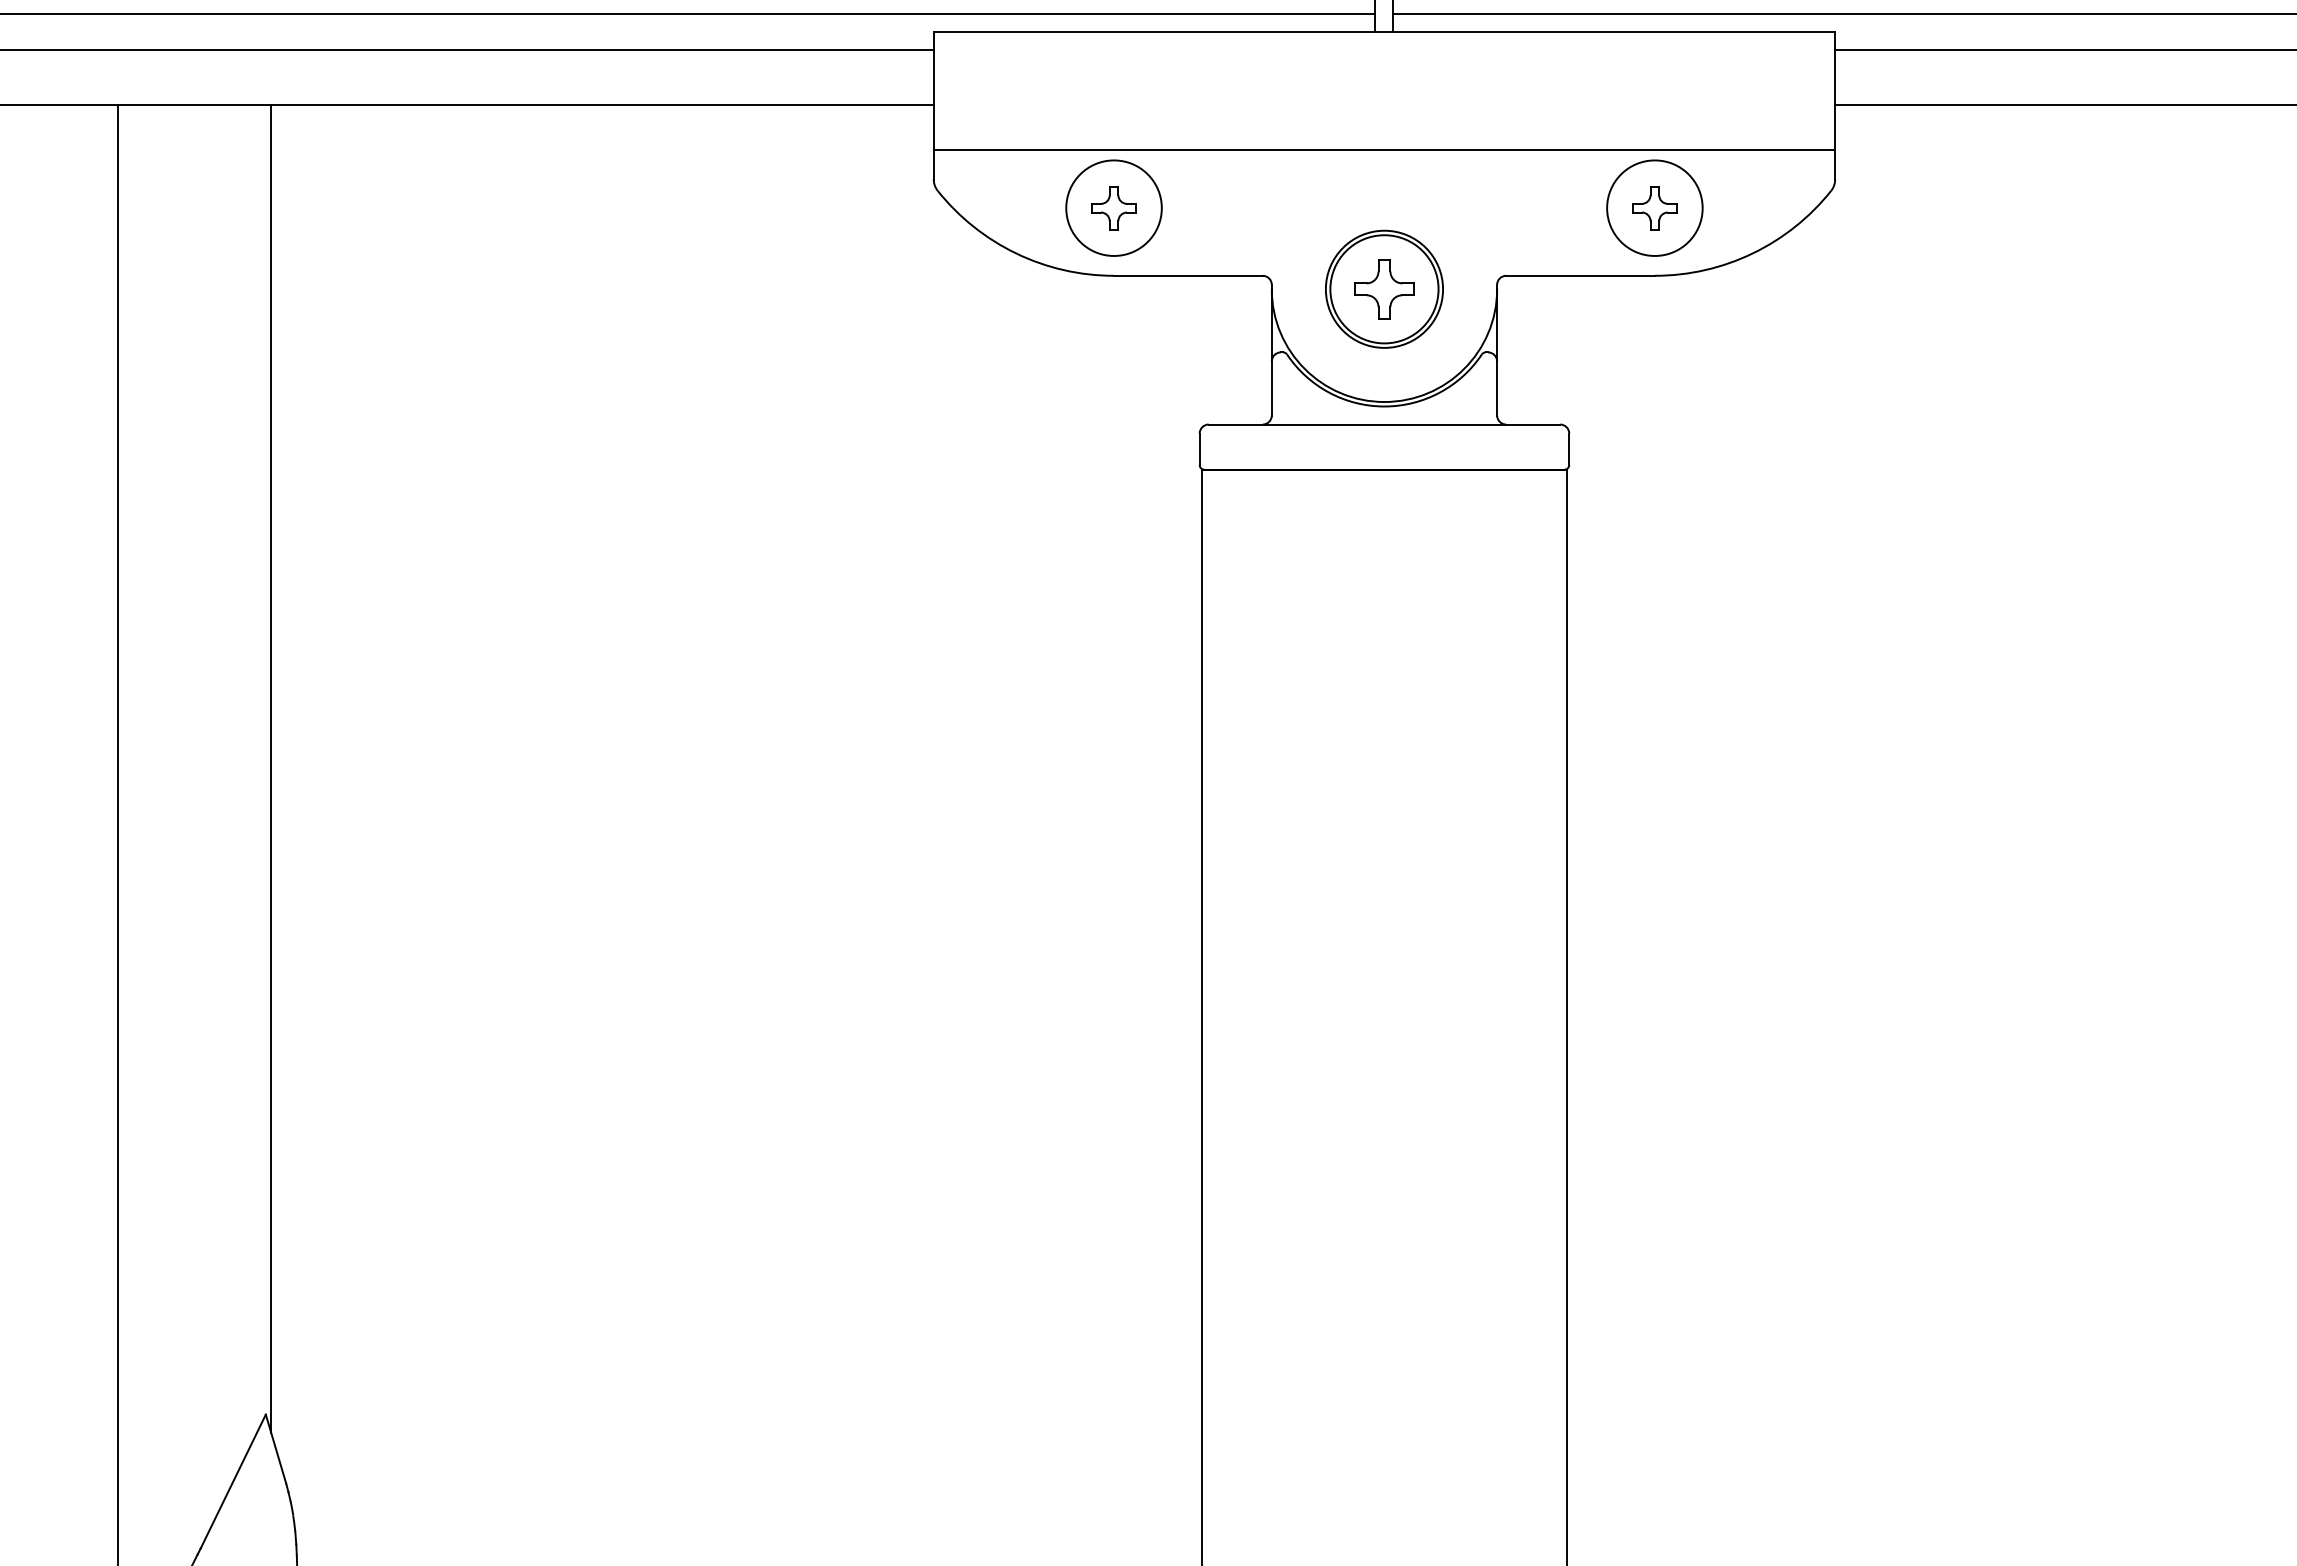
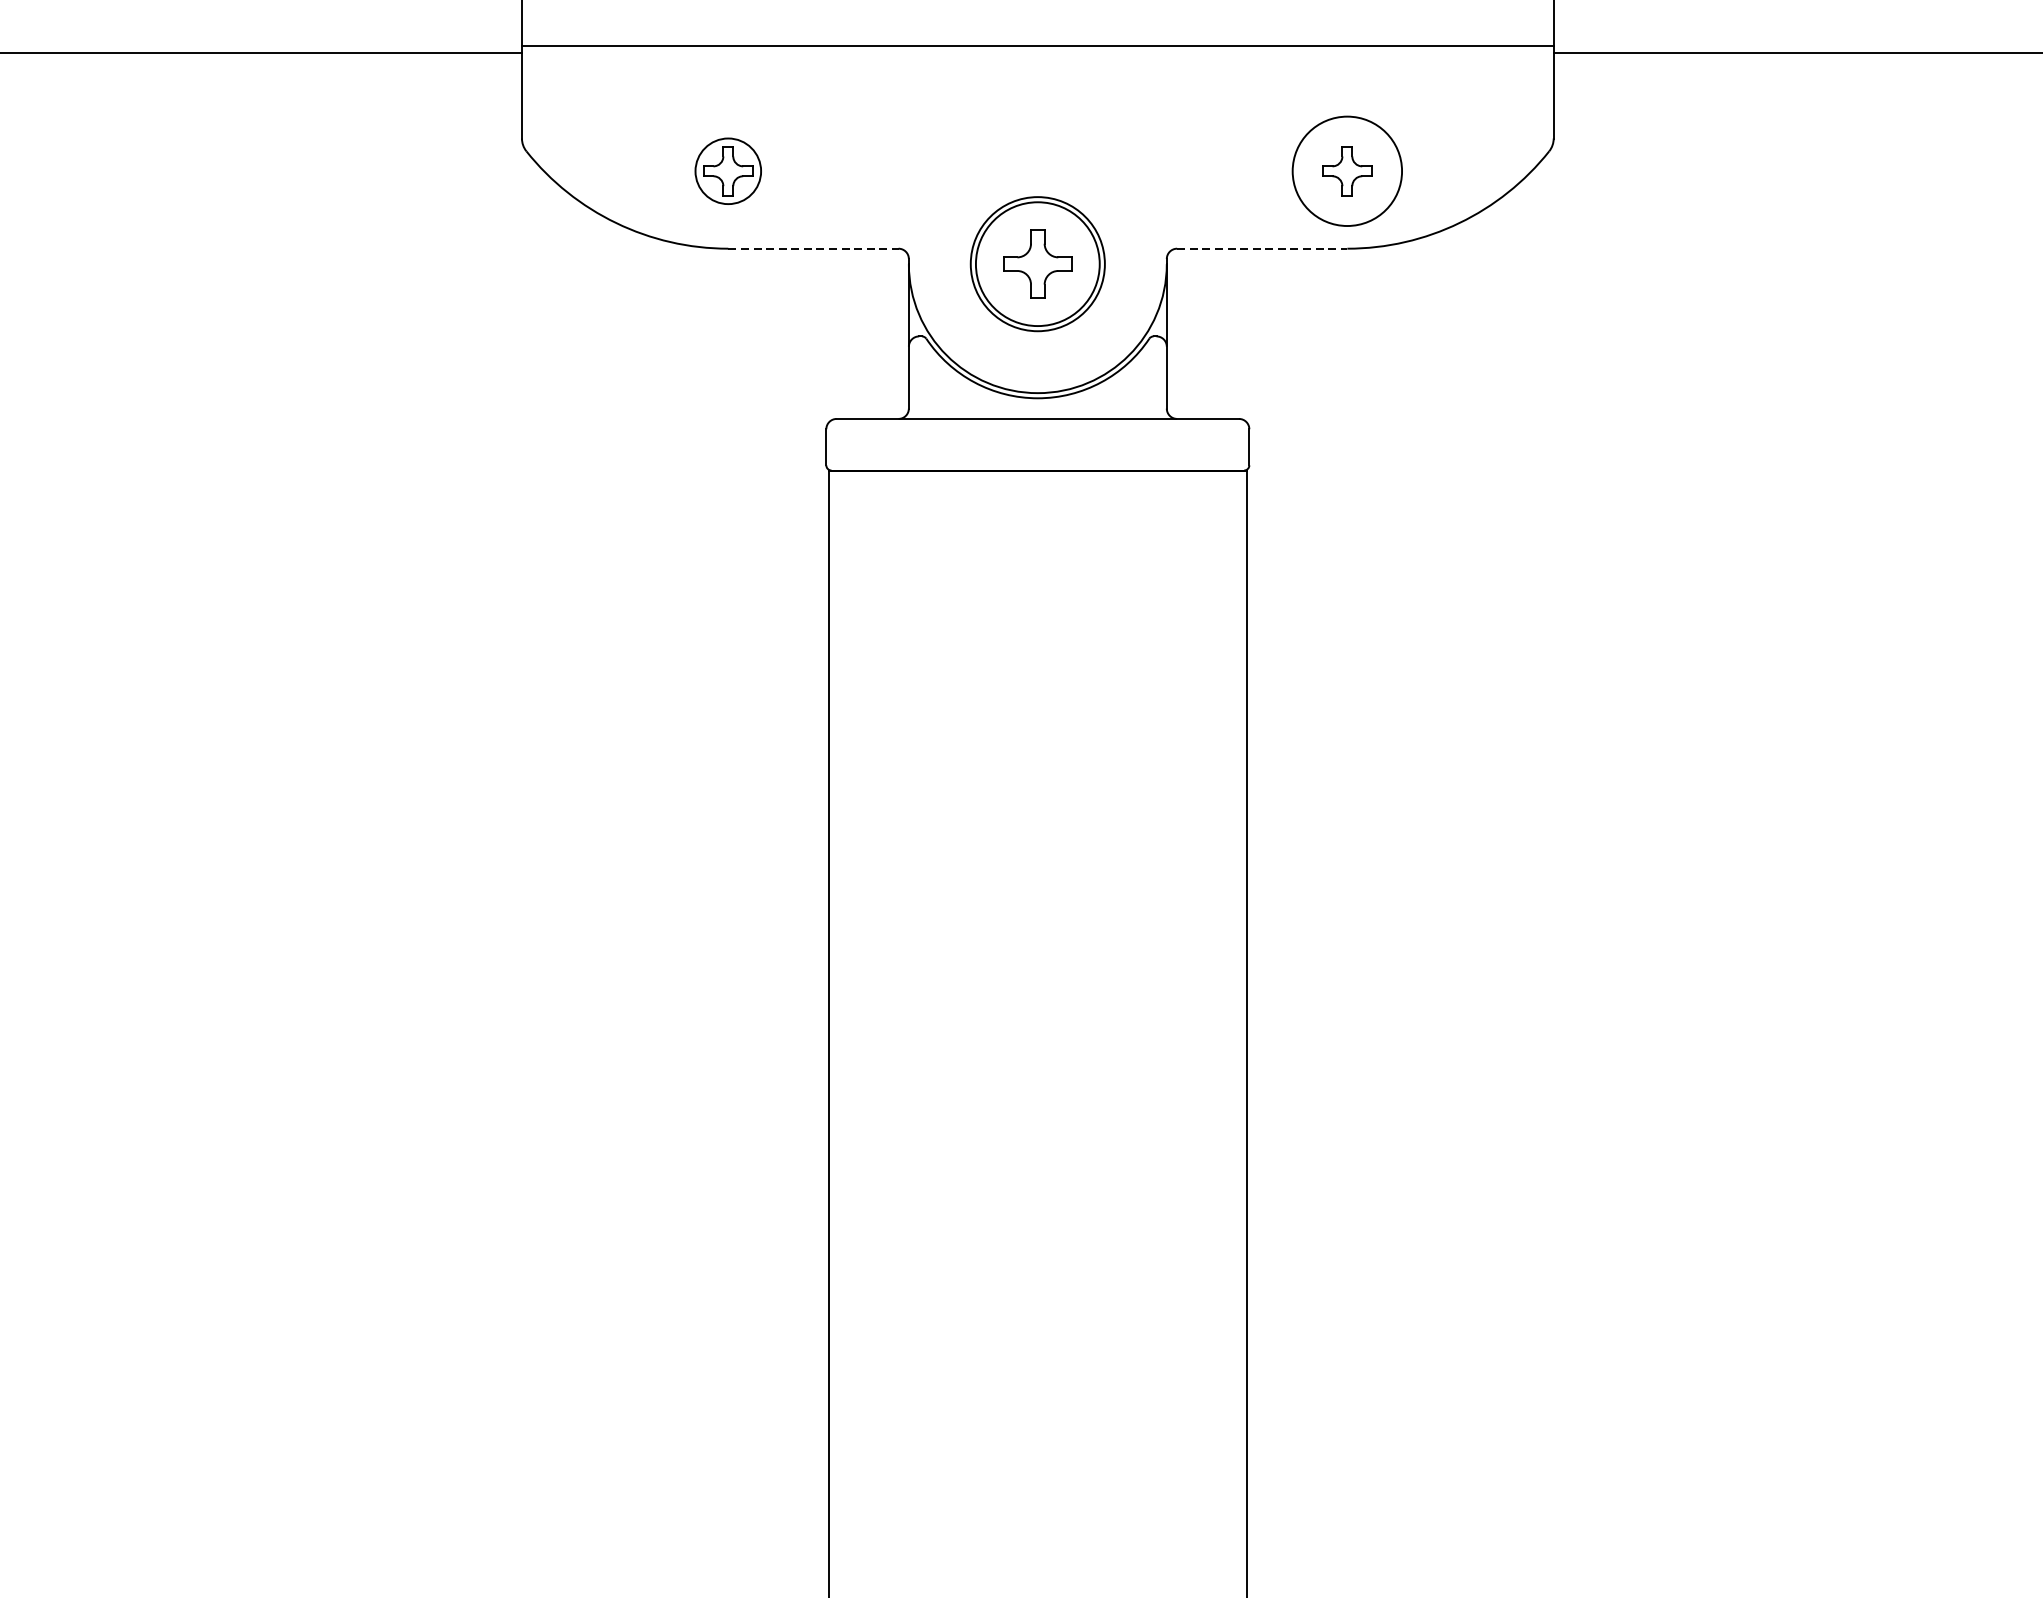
line: (1384, 149) -> (1037, 45), moved
circle: (1113, 207) -> (727, 170), size x0.6
line: (1188, 275) -> (813, 248), solid -> dashed
line: (1581, 275) -> (1263, 248), solid -> dashed

